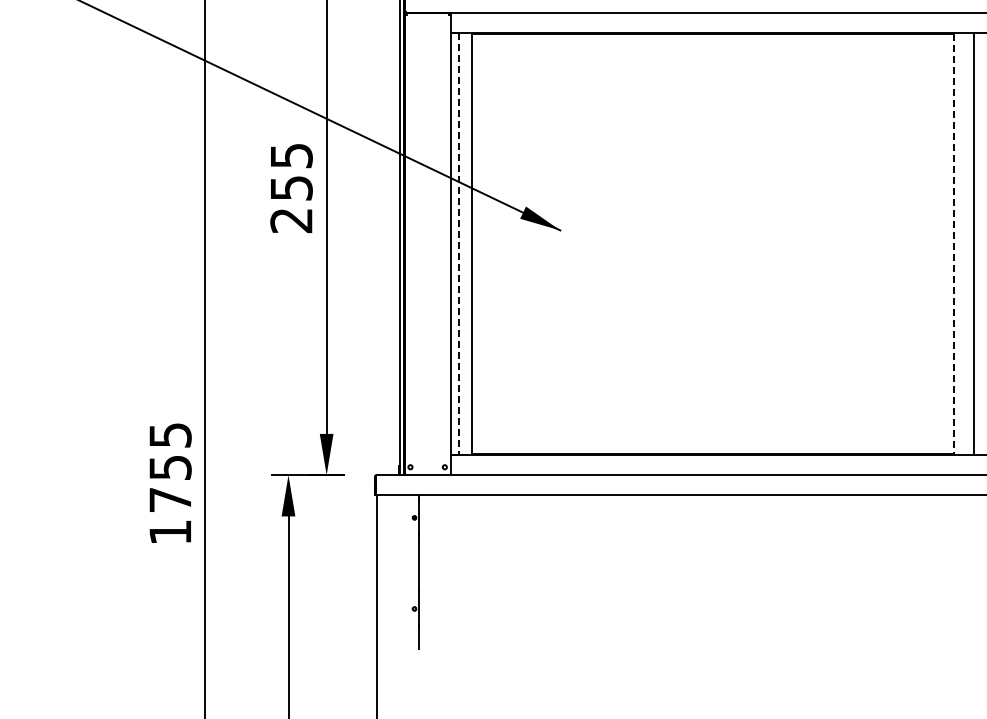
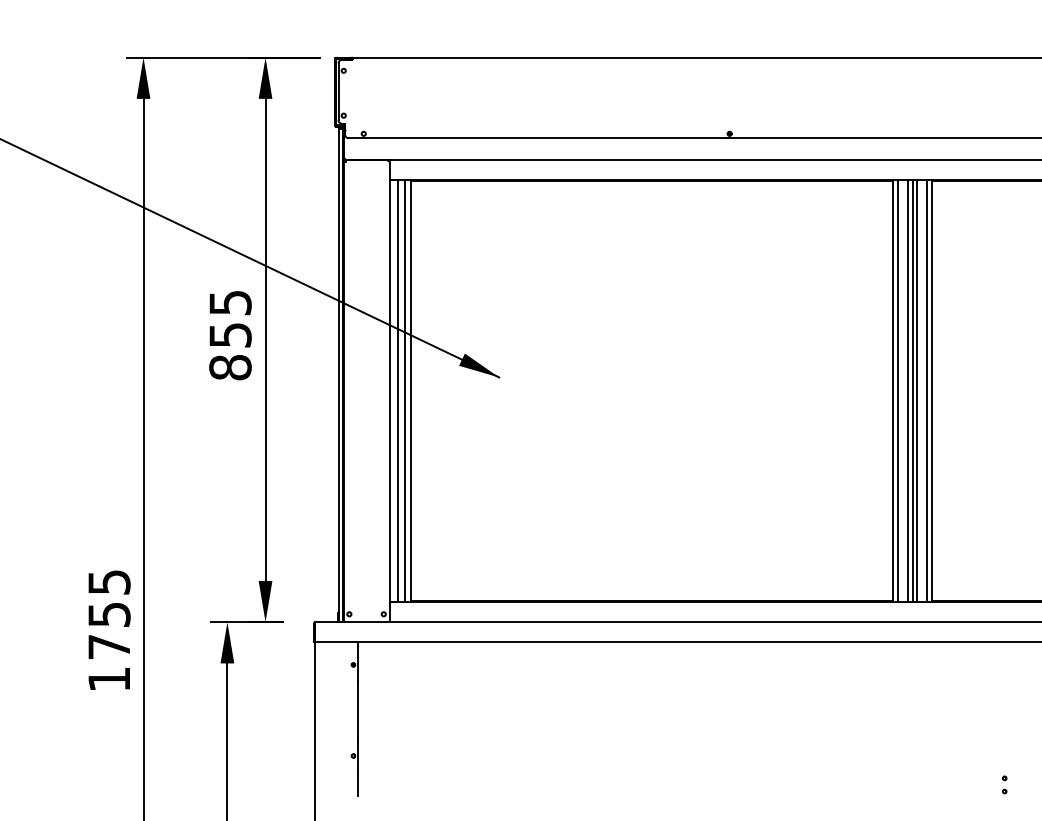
text: (291, 220) -> (230, 367), 255 -> 855
line: (466, 243) -> (405, 390), added
line: (959, 243) -> (898, 390), added
line: (969, 243) -> (908, 390), added
line: (977, 243) -> (916, 390), added
line: (458, 244) -> (397, 391), dashed -> solid
line: (953, 244) -> (892, 391), dashed -> solid

